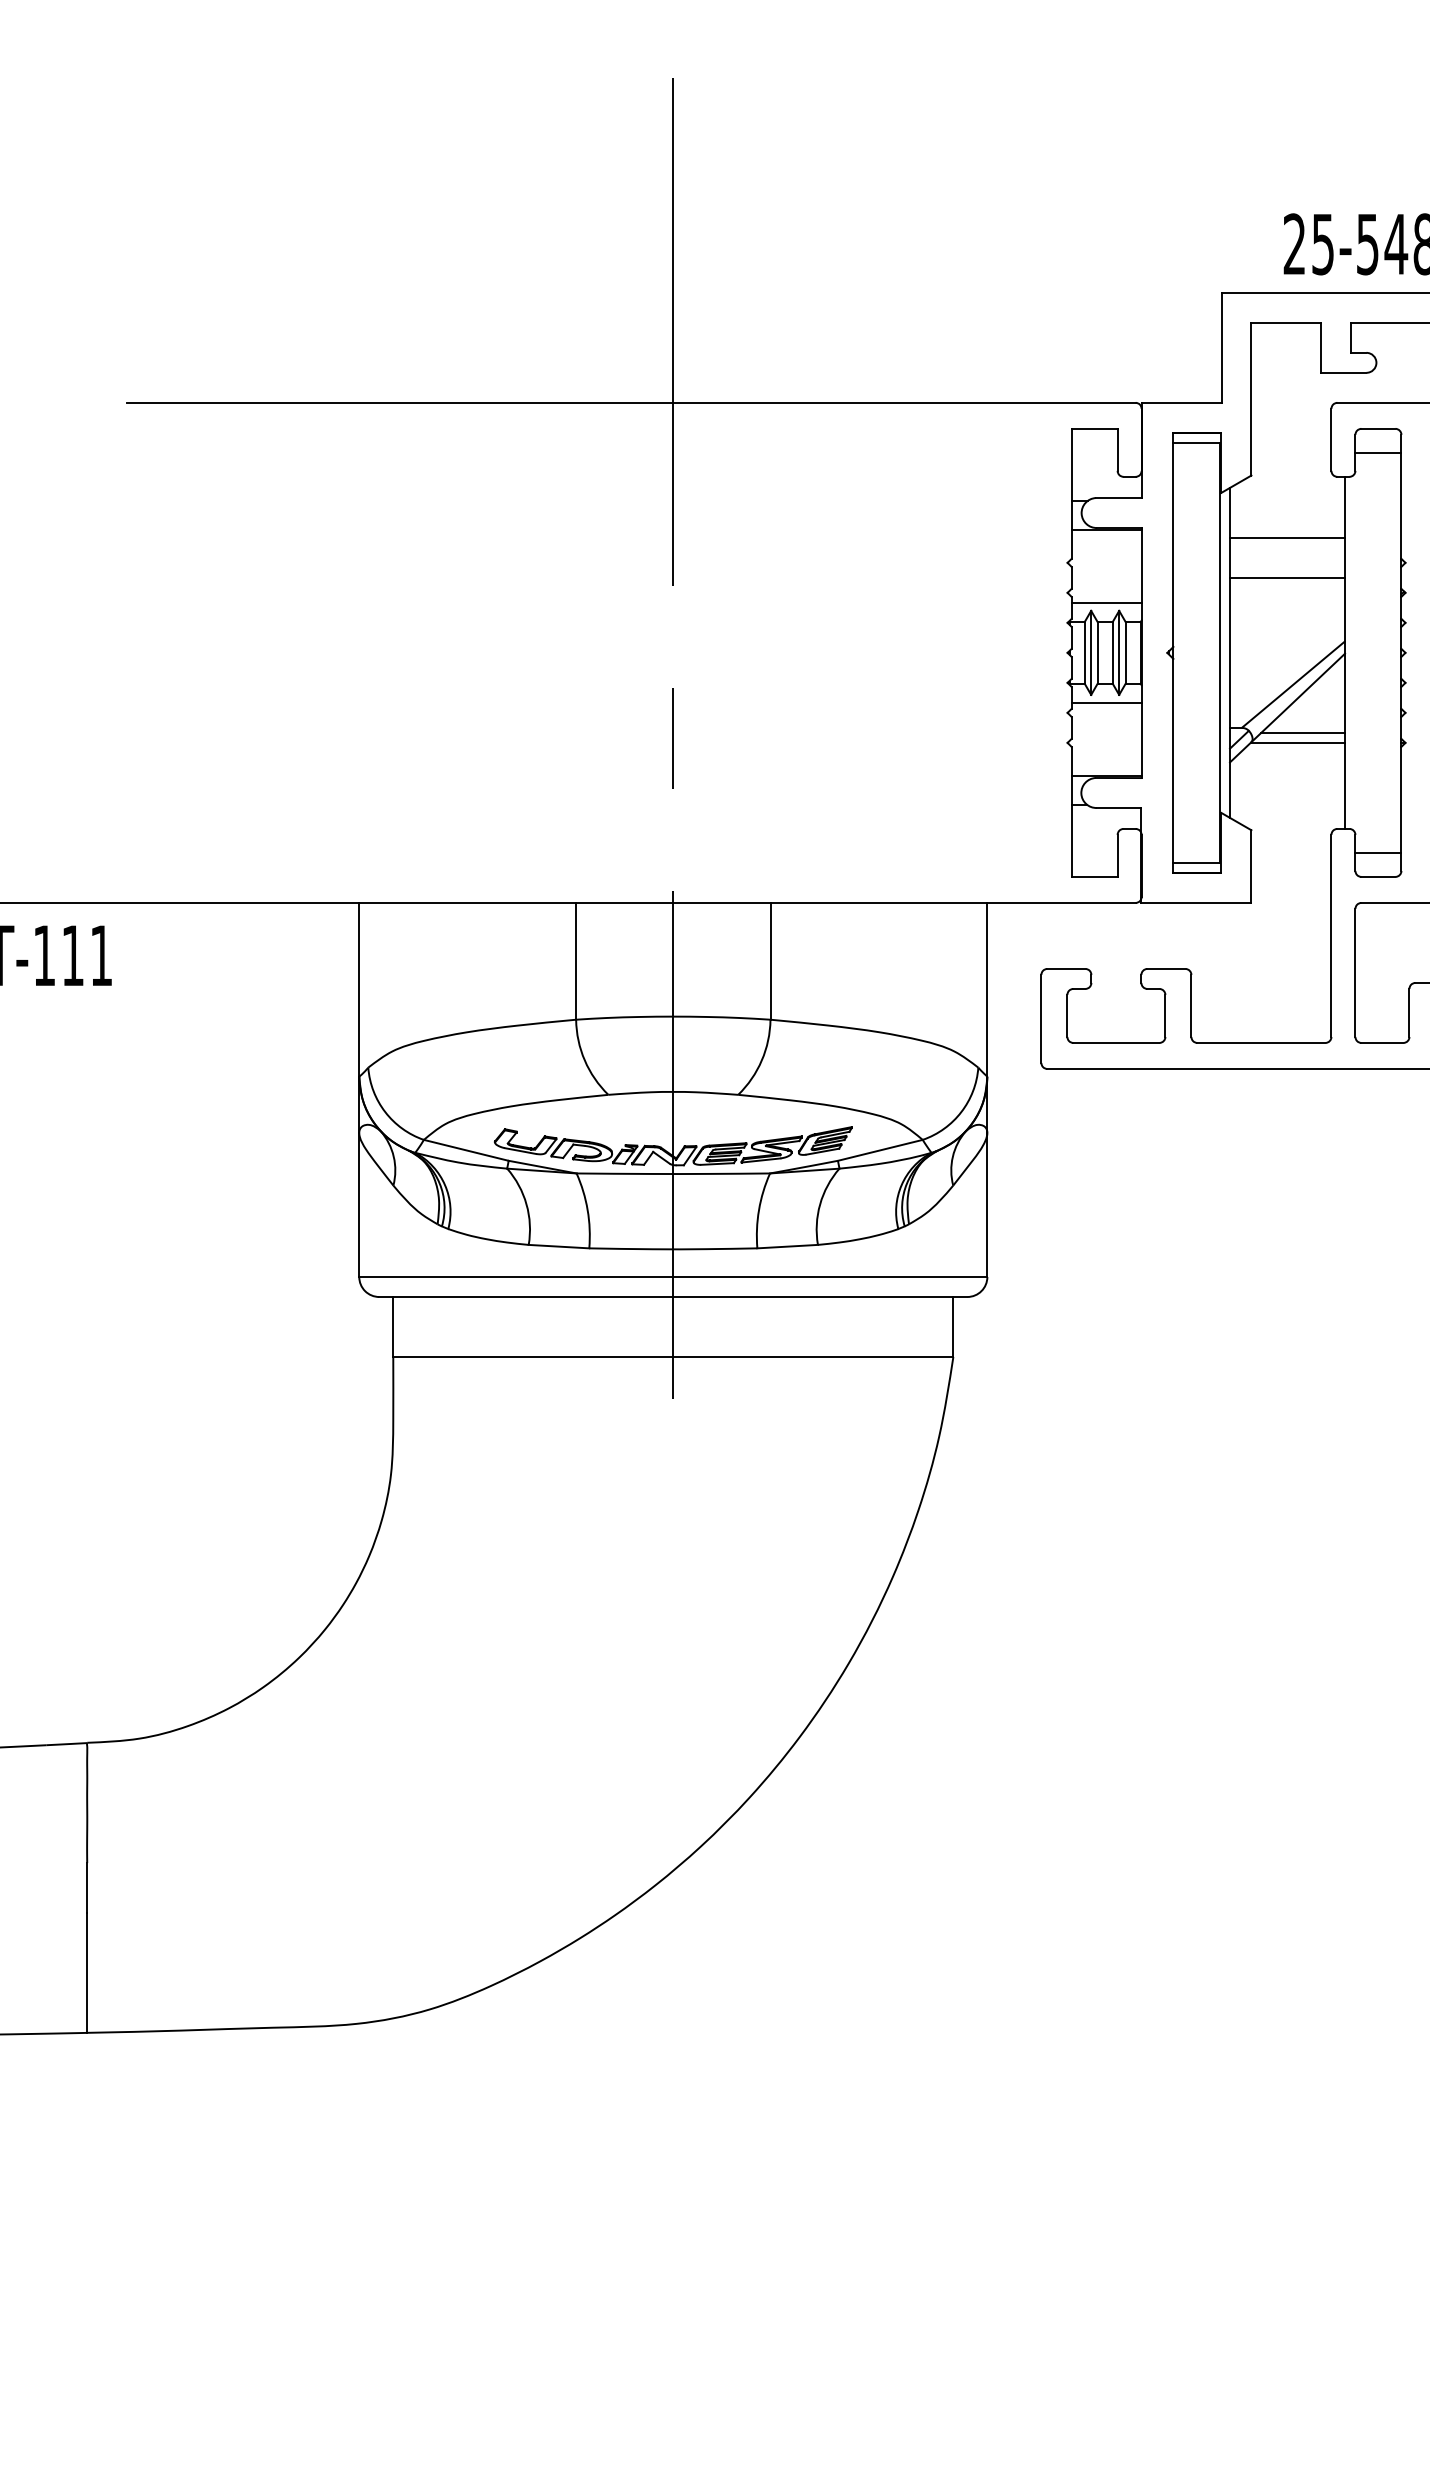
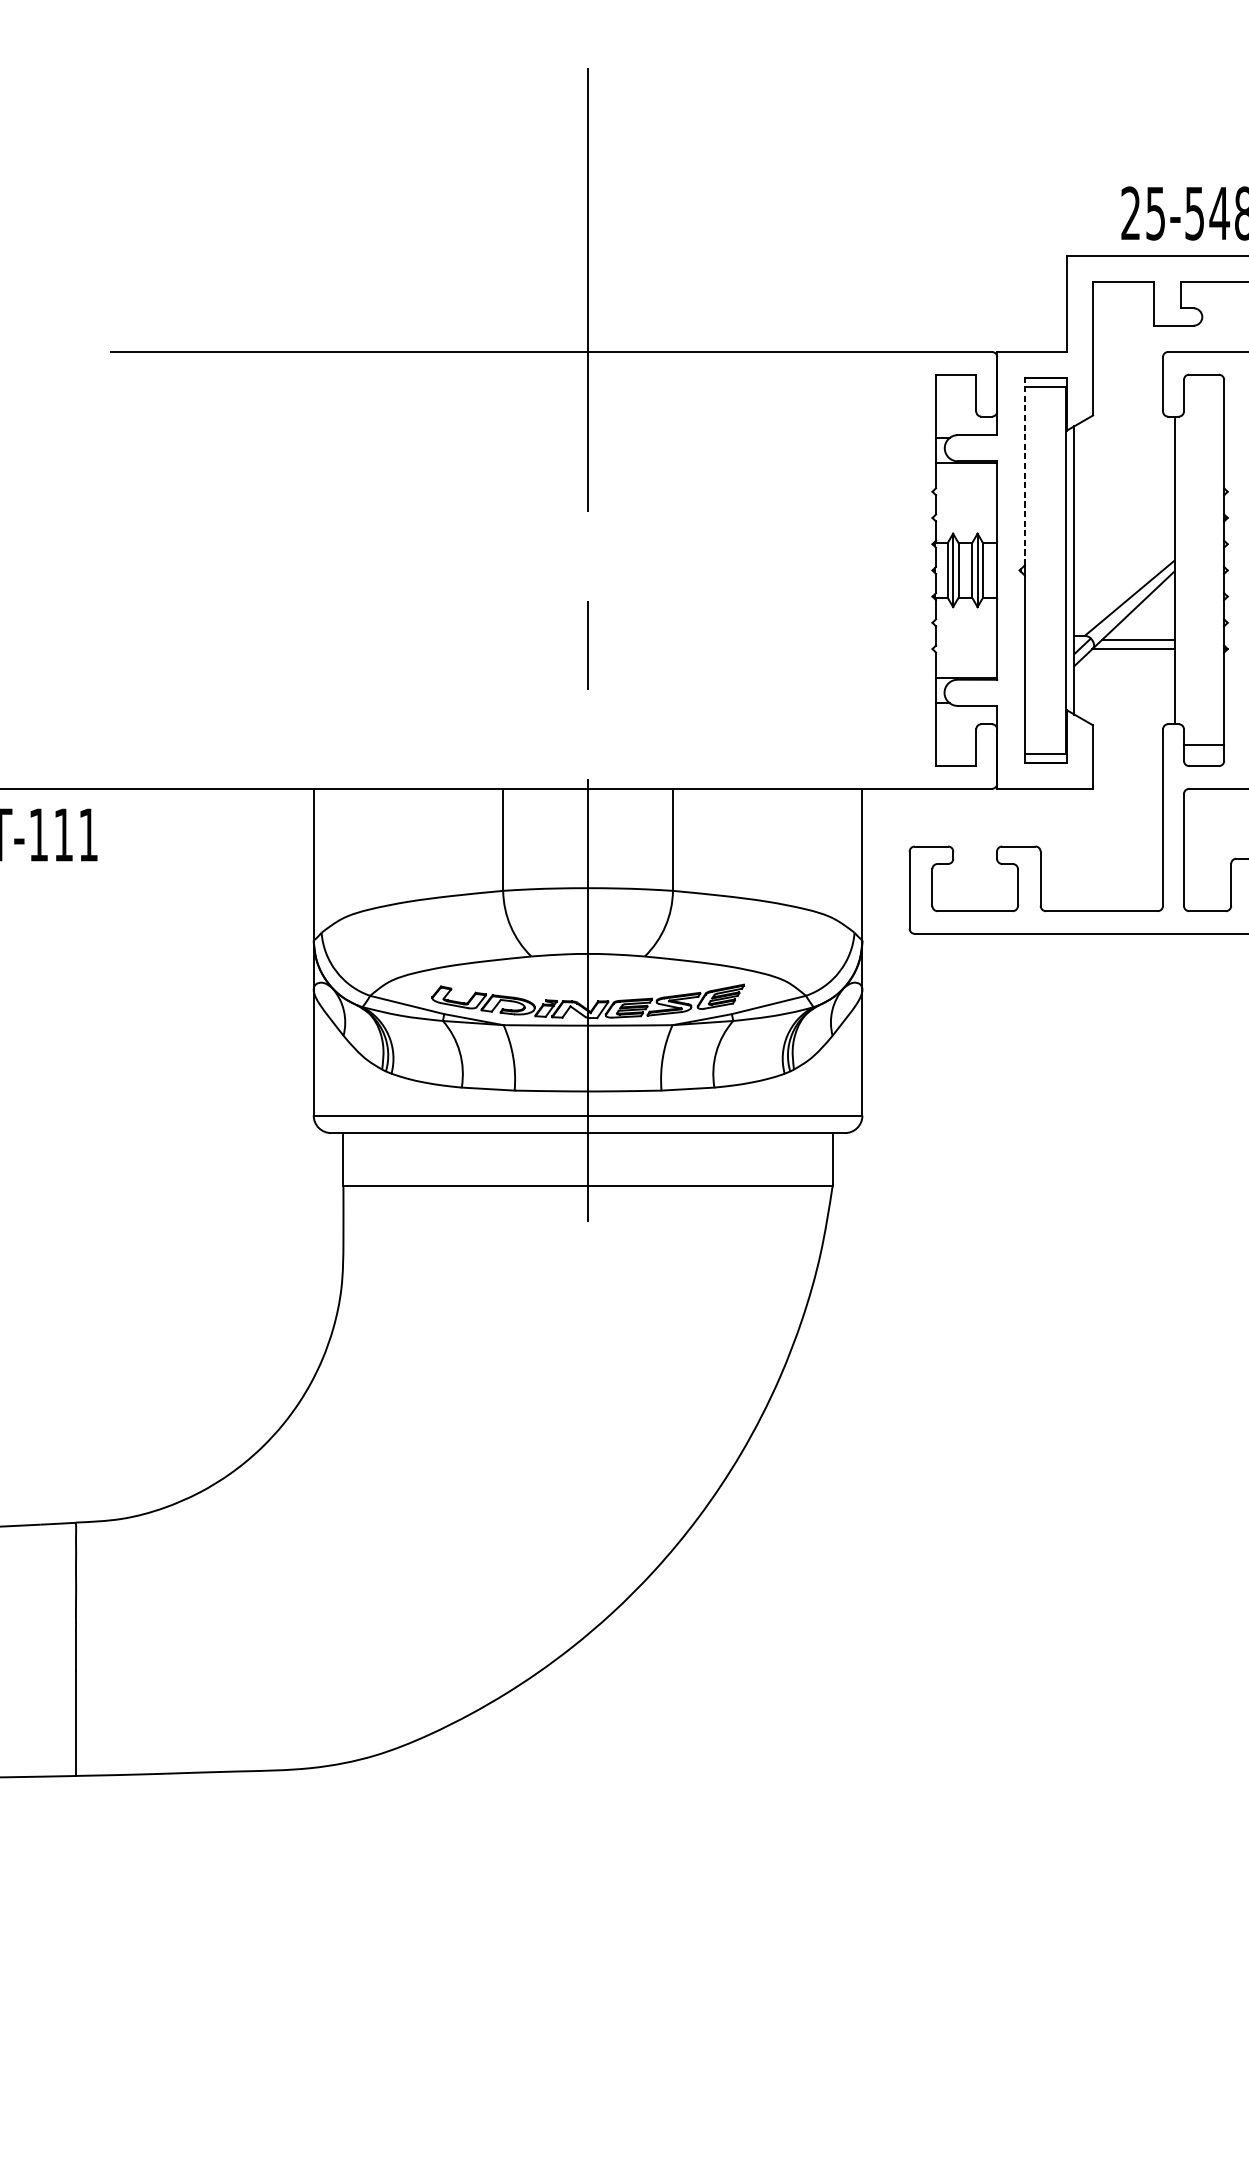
line: (1378, 452) -> (1204, 395), removed
line: (1287, 537) -> (1124, 469), removed
line: (1173, 539) -> (1025, 471), solid -> dashed
line: (1287, 577) -> (1124, 504), removed
line: (1106, 602) -> (966, 526), removed
line: (1106, 702) -> (966, 613), removed

